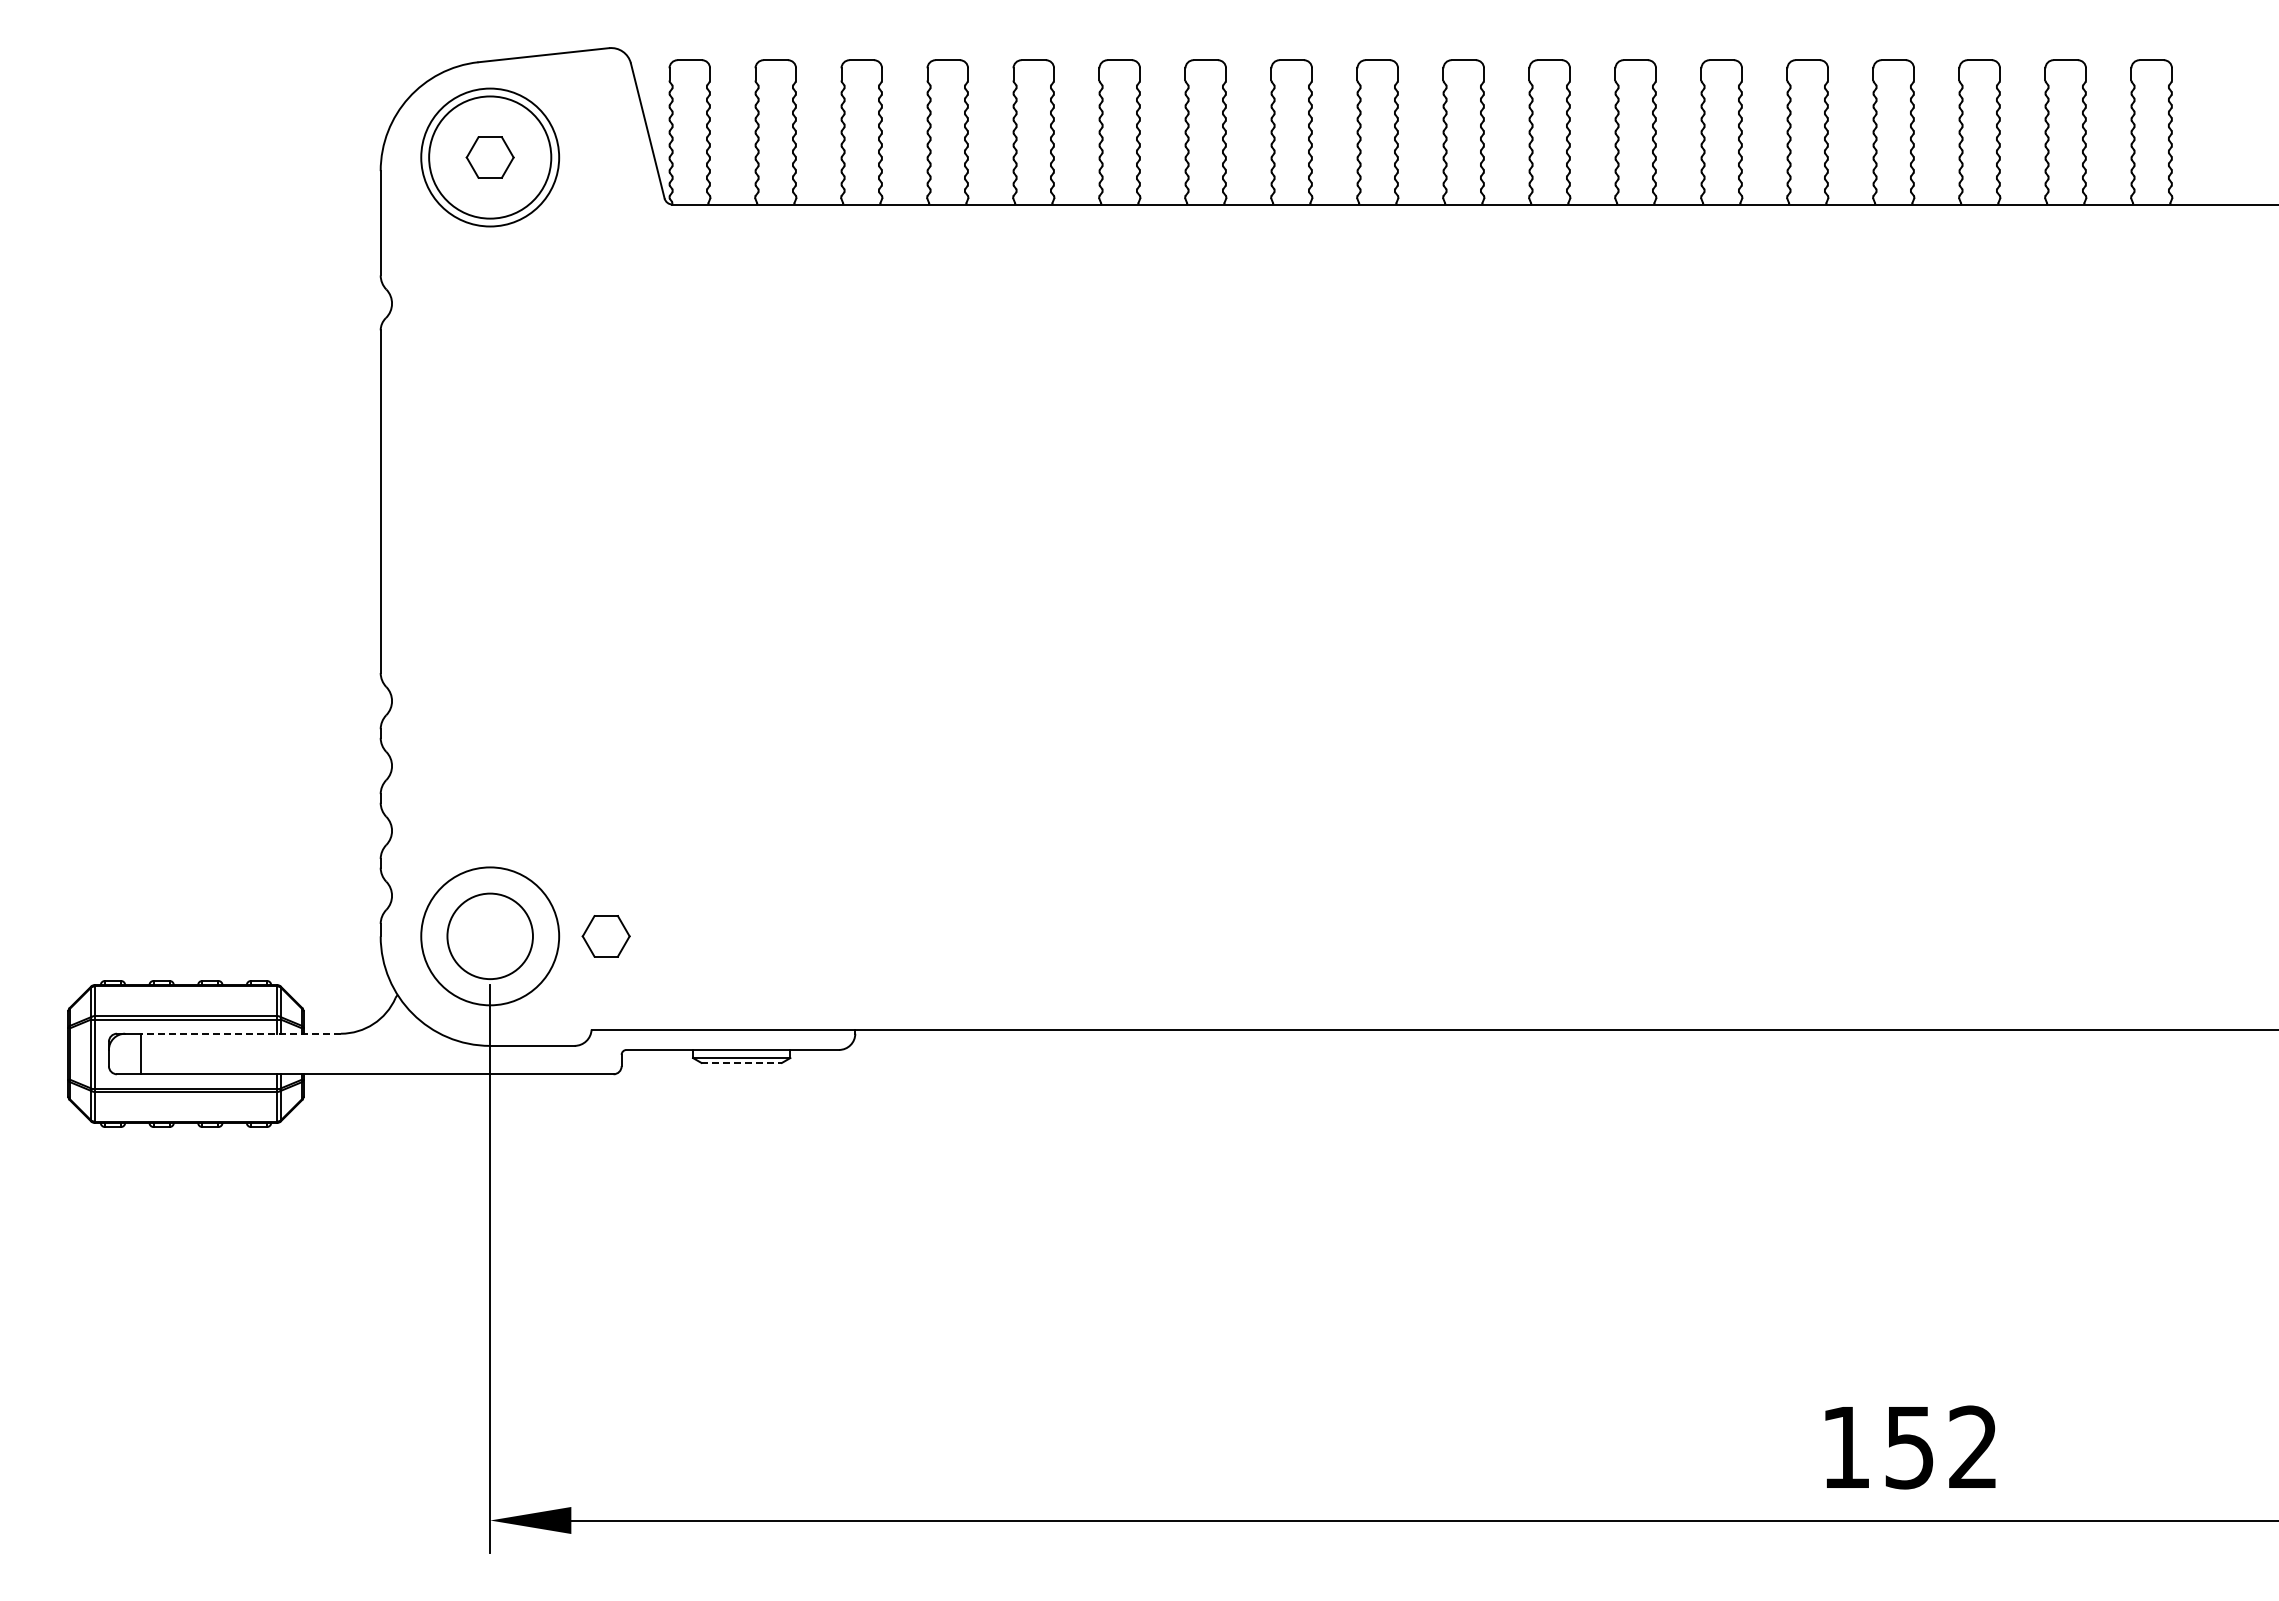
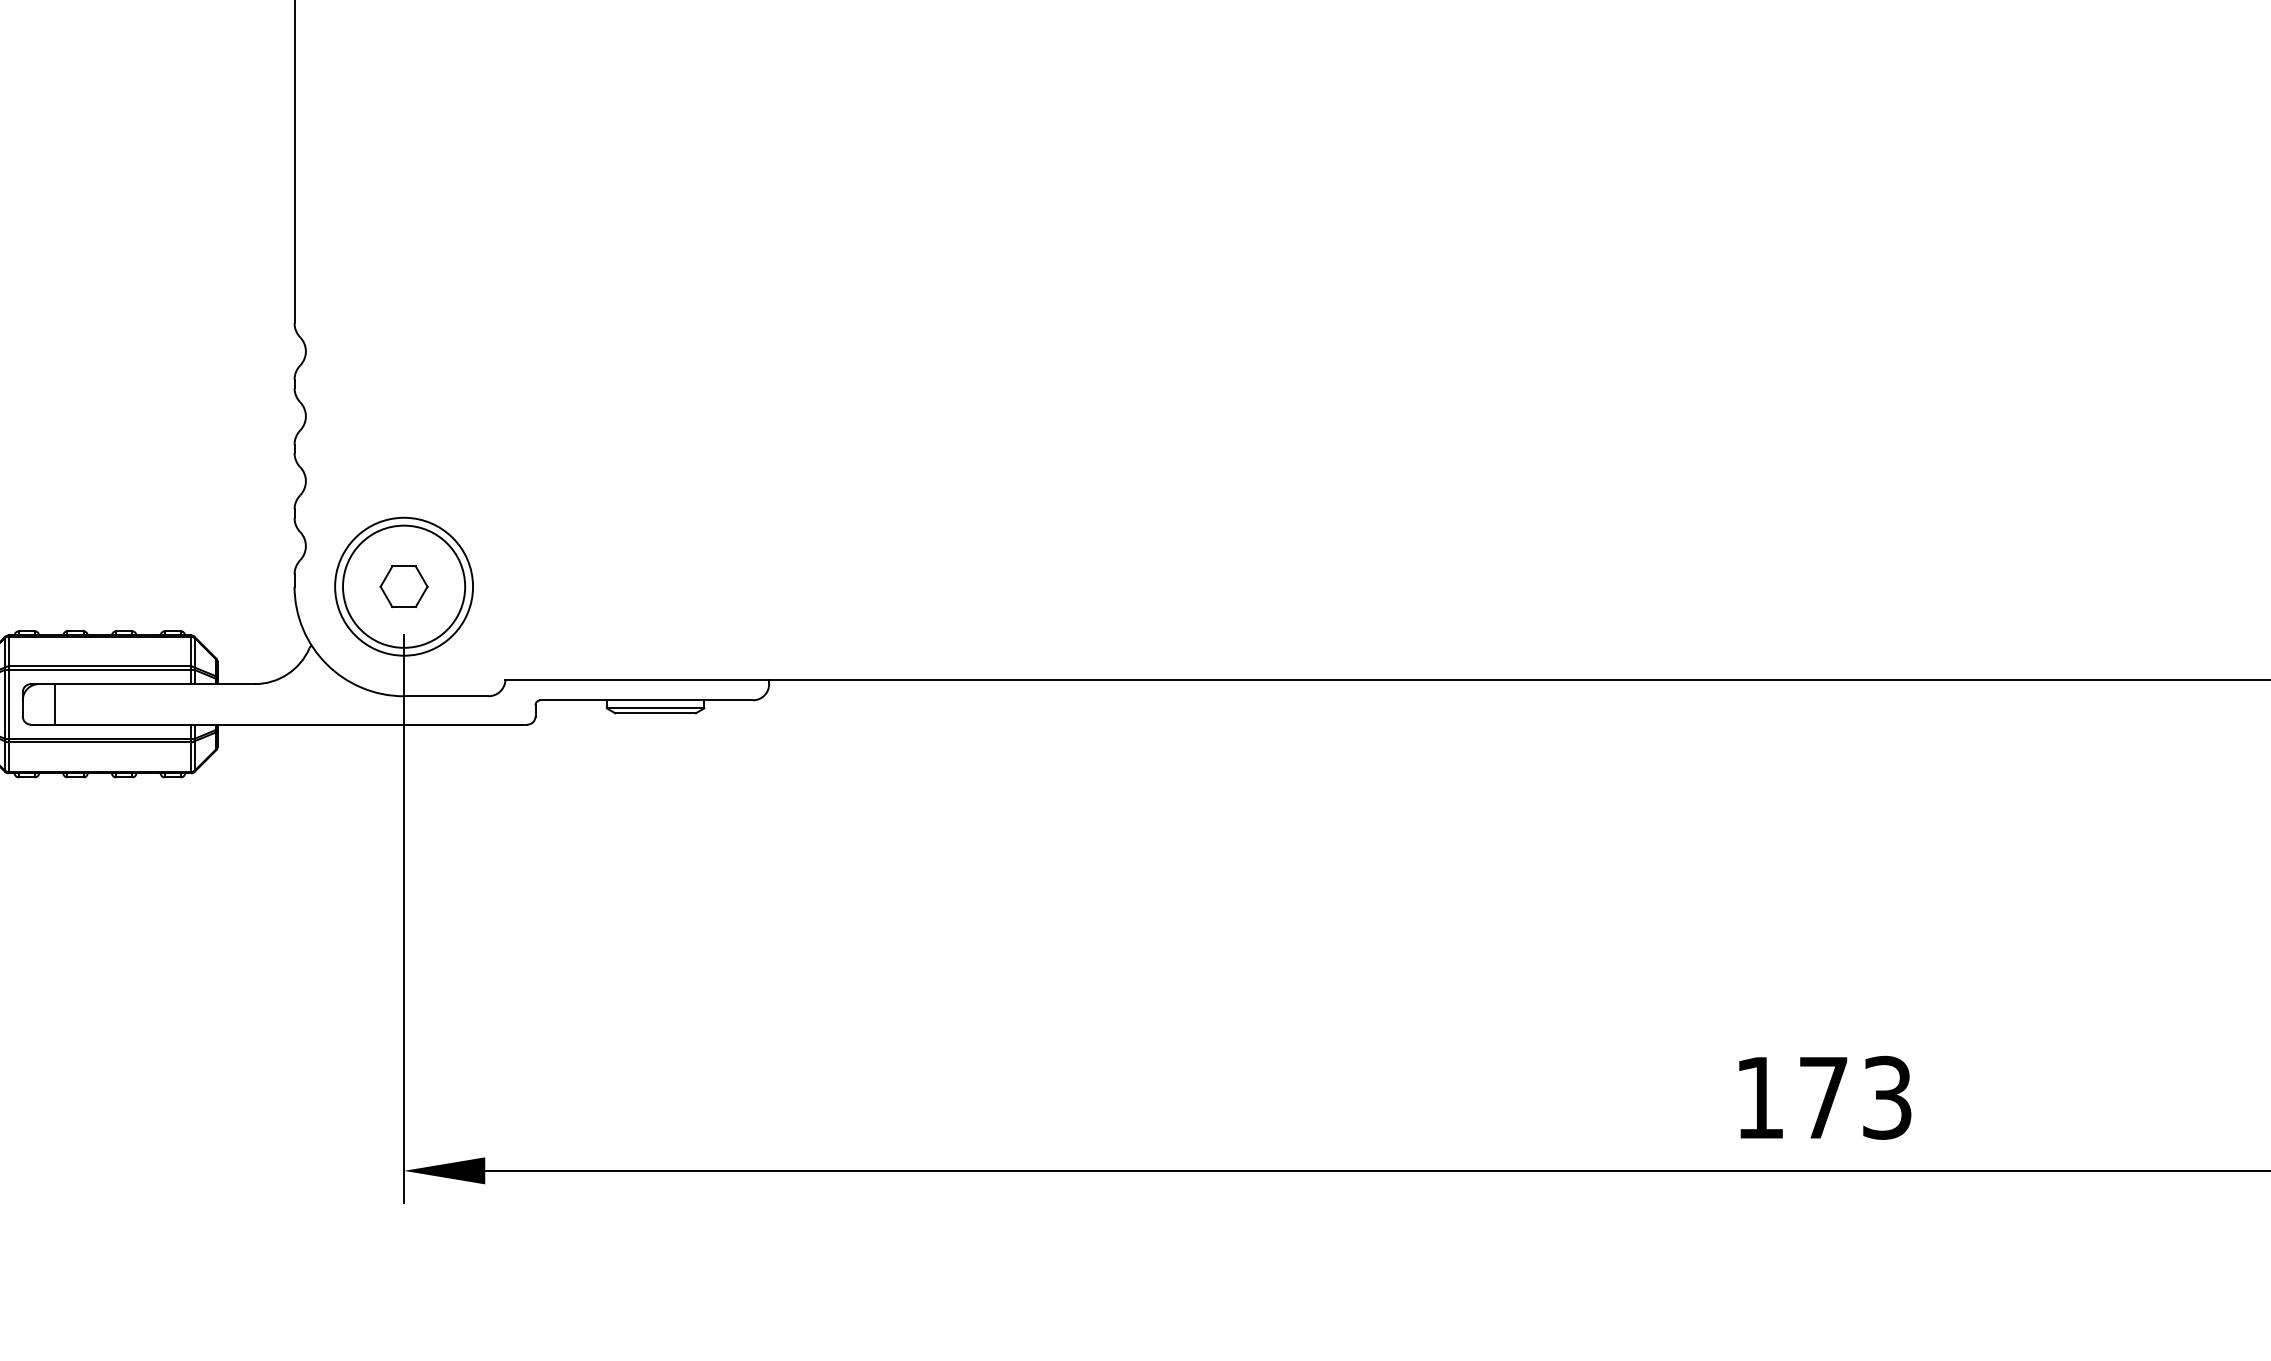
circle: (490, 936) -> (404, 586), size x1.43
part: (605, 936) -> (403, 586), moved
line: (241, 1033) -> (155, 683), dashed -> solid
line: (742, 1062) -> (656, 712), dashed -> solid
text: (1941, 1447) -> (1855, 1097), 152 -> 173

